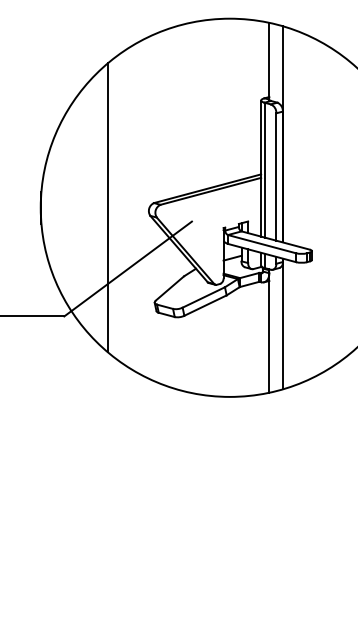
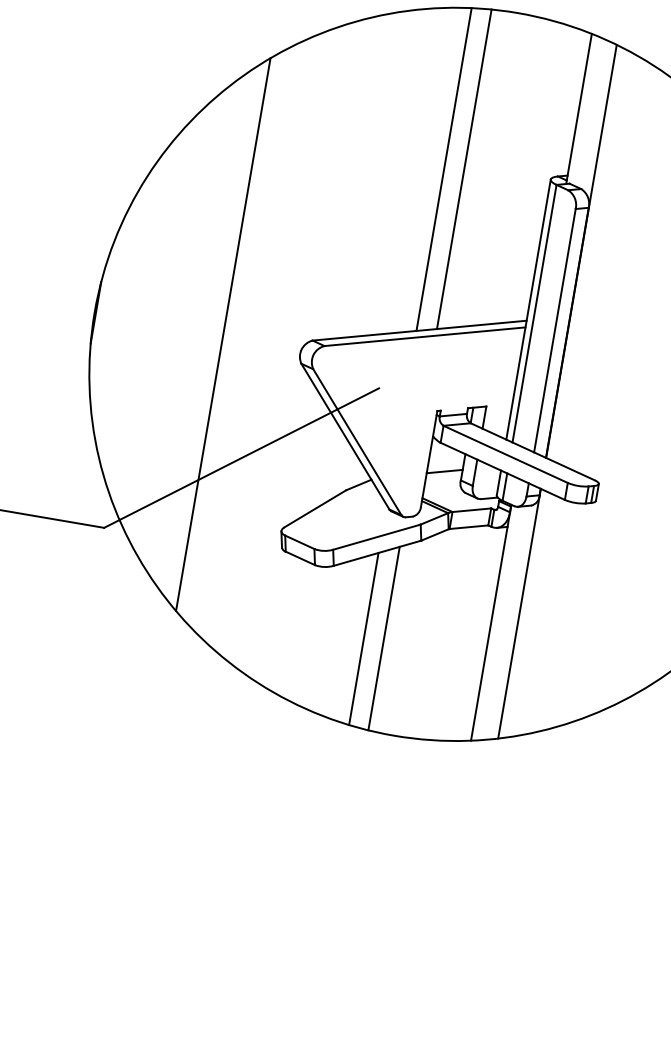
line: (216, 102) -> (464, 168), added
line: (206, 104) -> (445, 169), added
line: (216, 348) -> (384, 638), added
line: (206, 350) -> (364, 639), added

